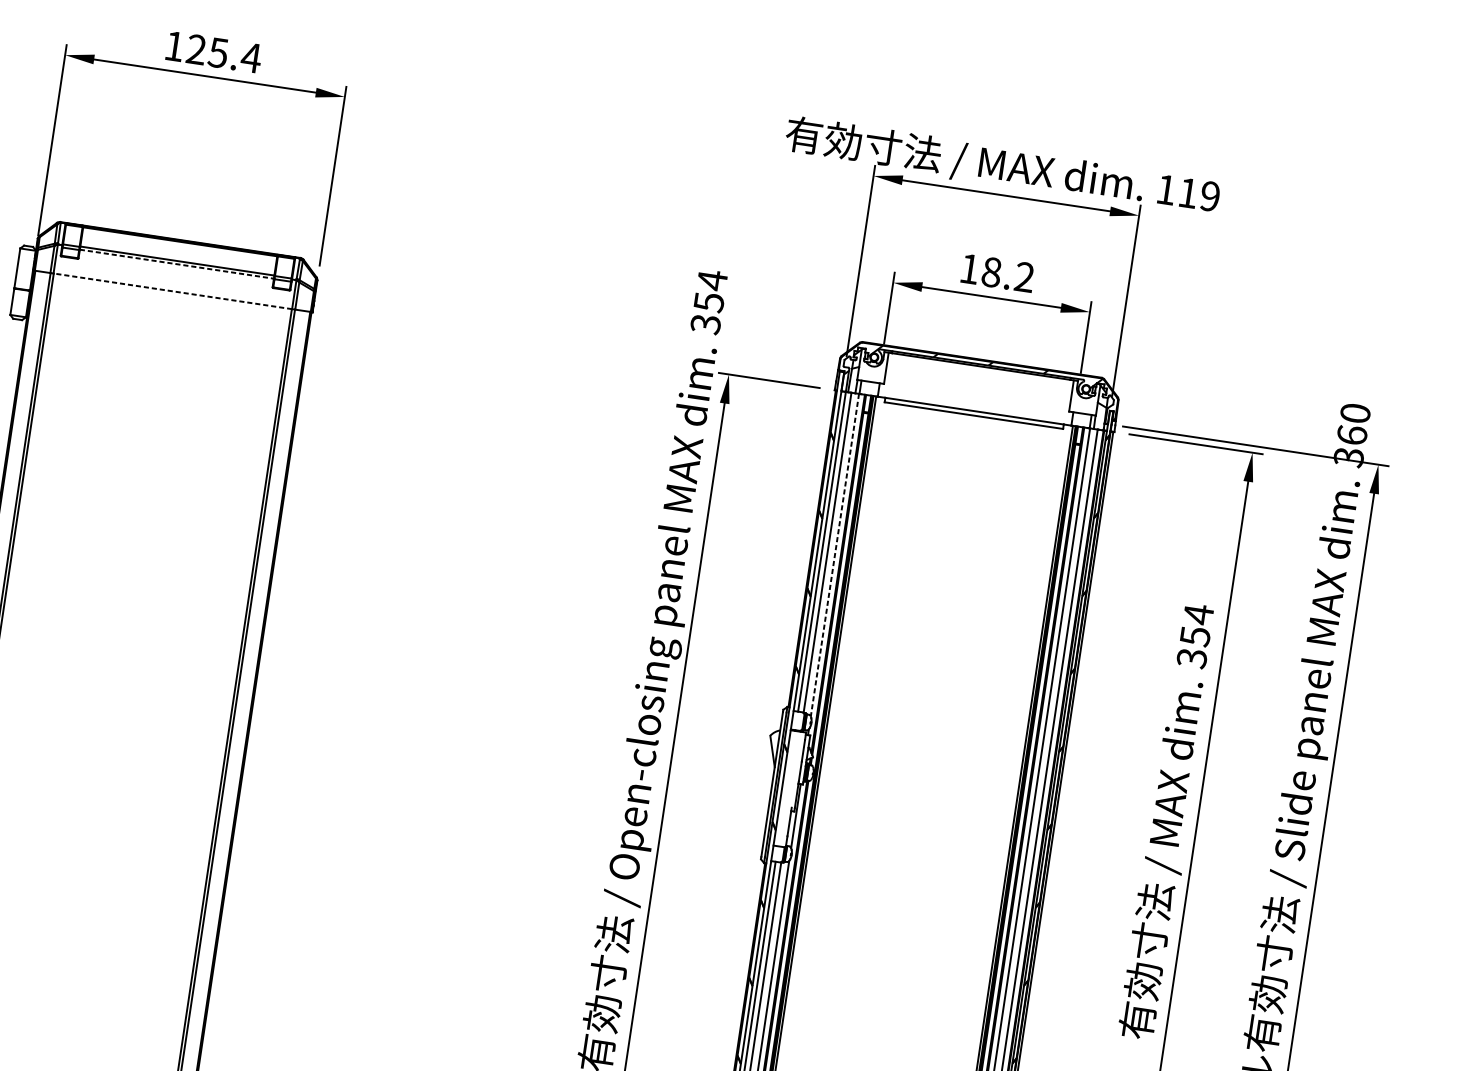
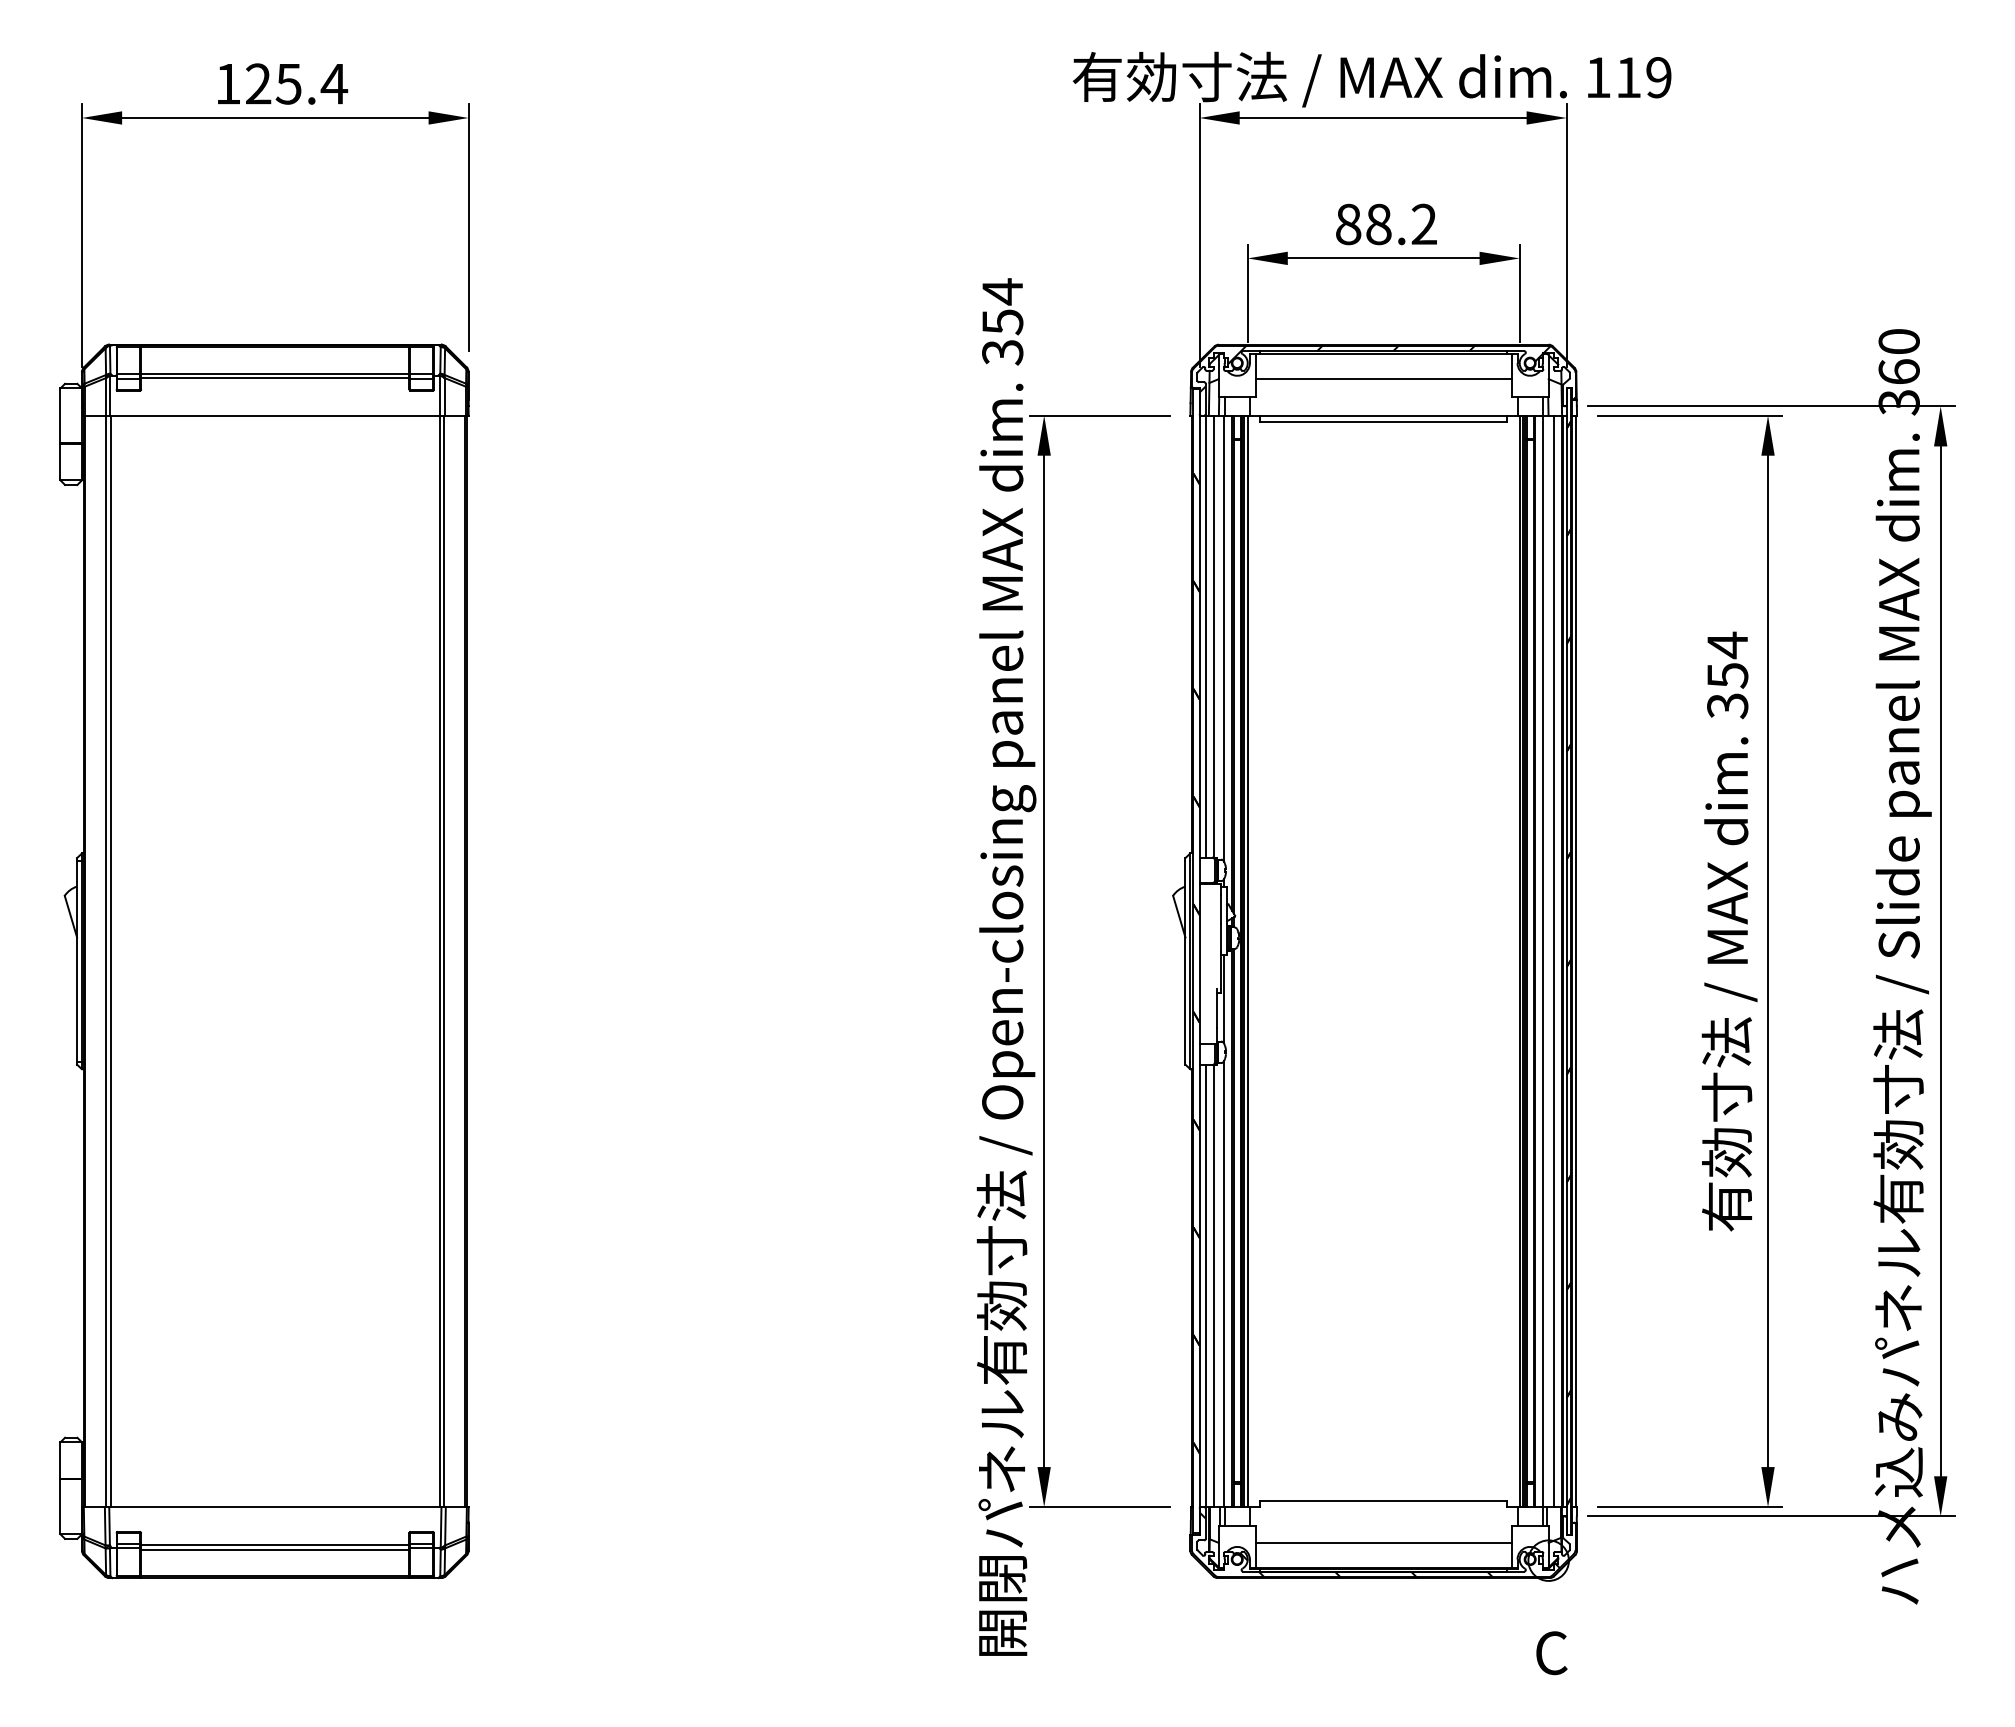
line: (176, 264) -> (275, 378), dashed -> solid
text: (969, 269) -> (1348, 224), 18.2 -> 88.2
line: (172, 291) -> (275, 415), dashed -> solid
line: (978, 384) -> (1383, 378), added
line: (834, 555) -> (1223, 638), dashed -> solid

